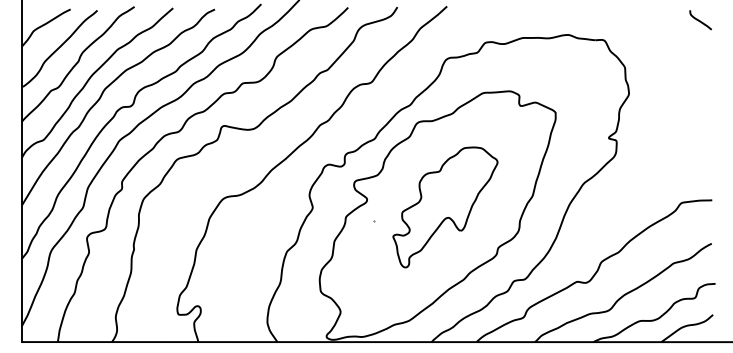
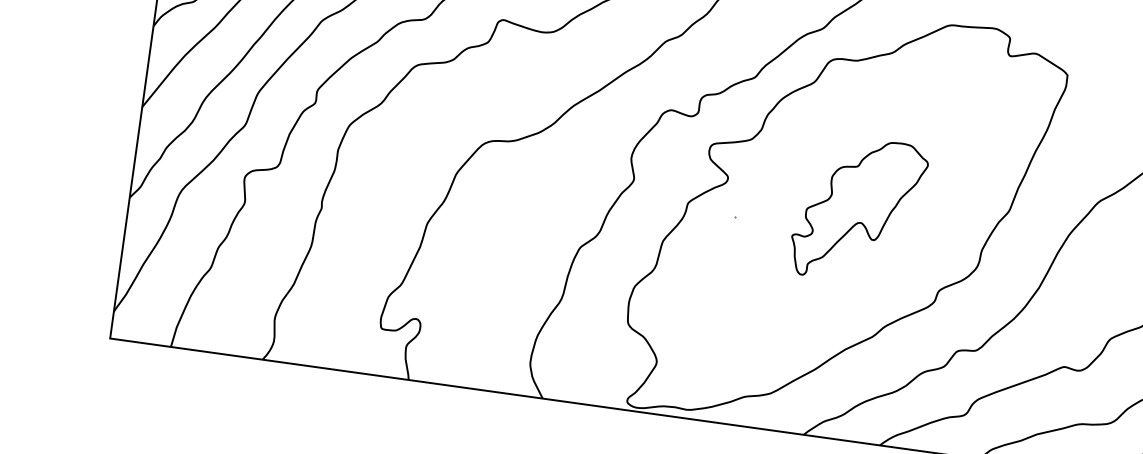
part: (445, 207) -> (858, 210), size x0.7

